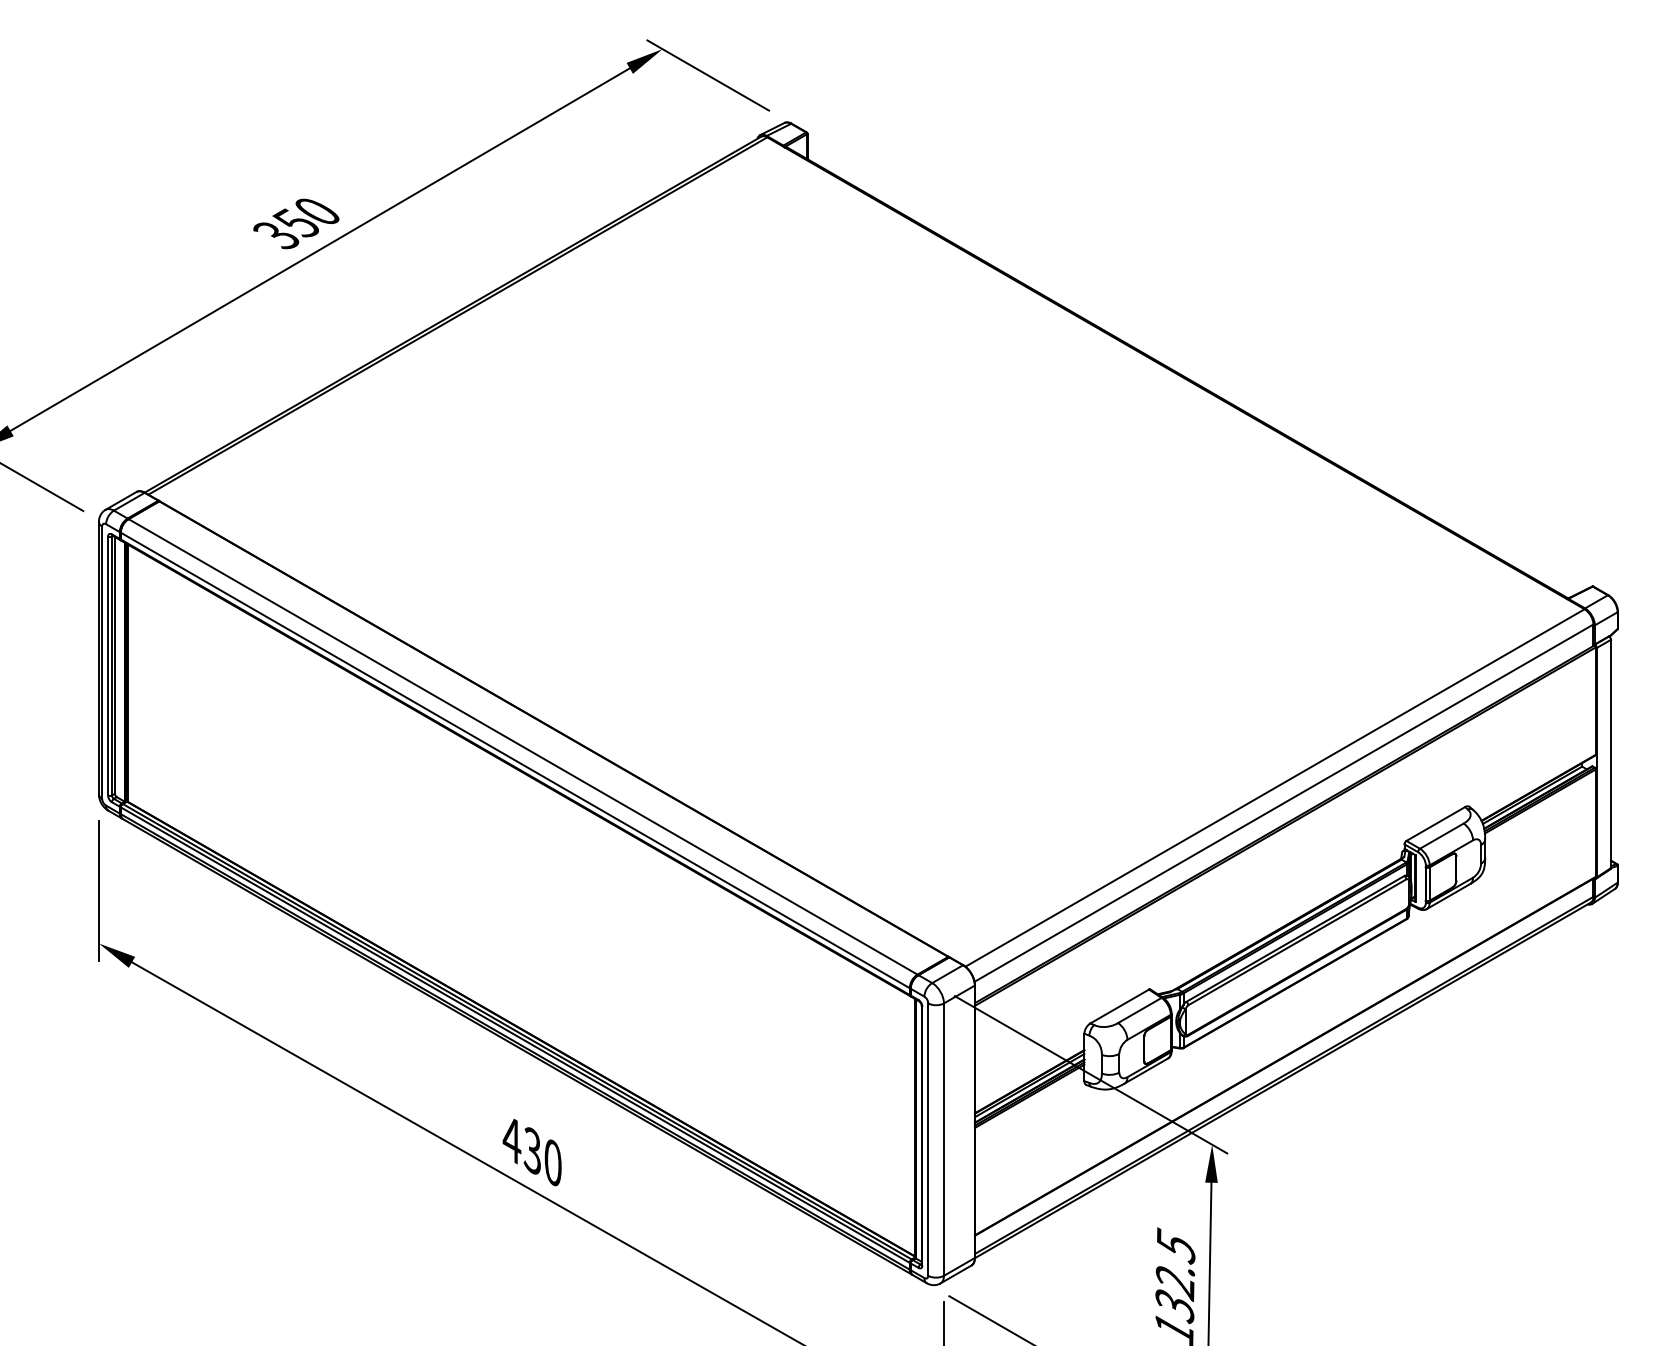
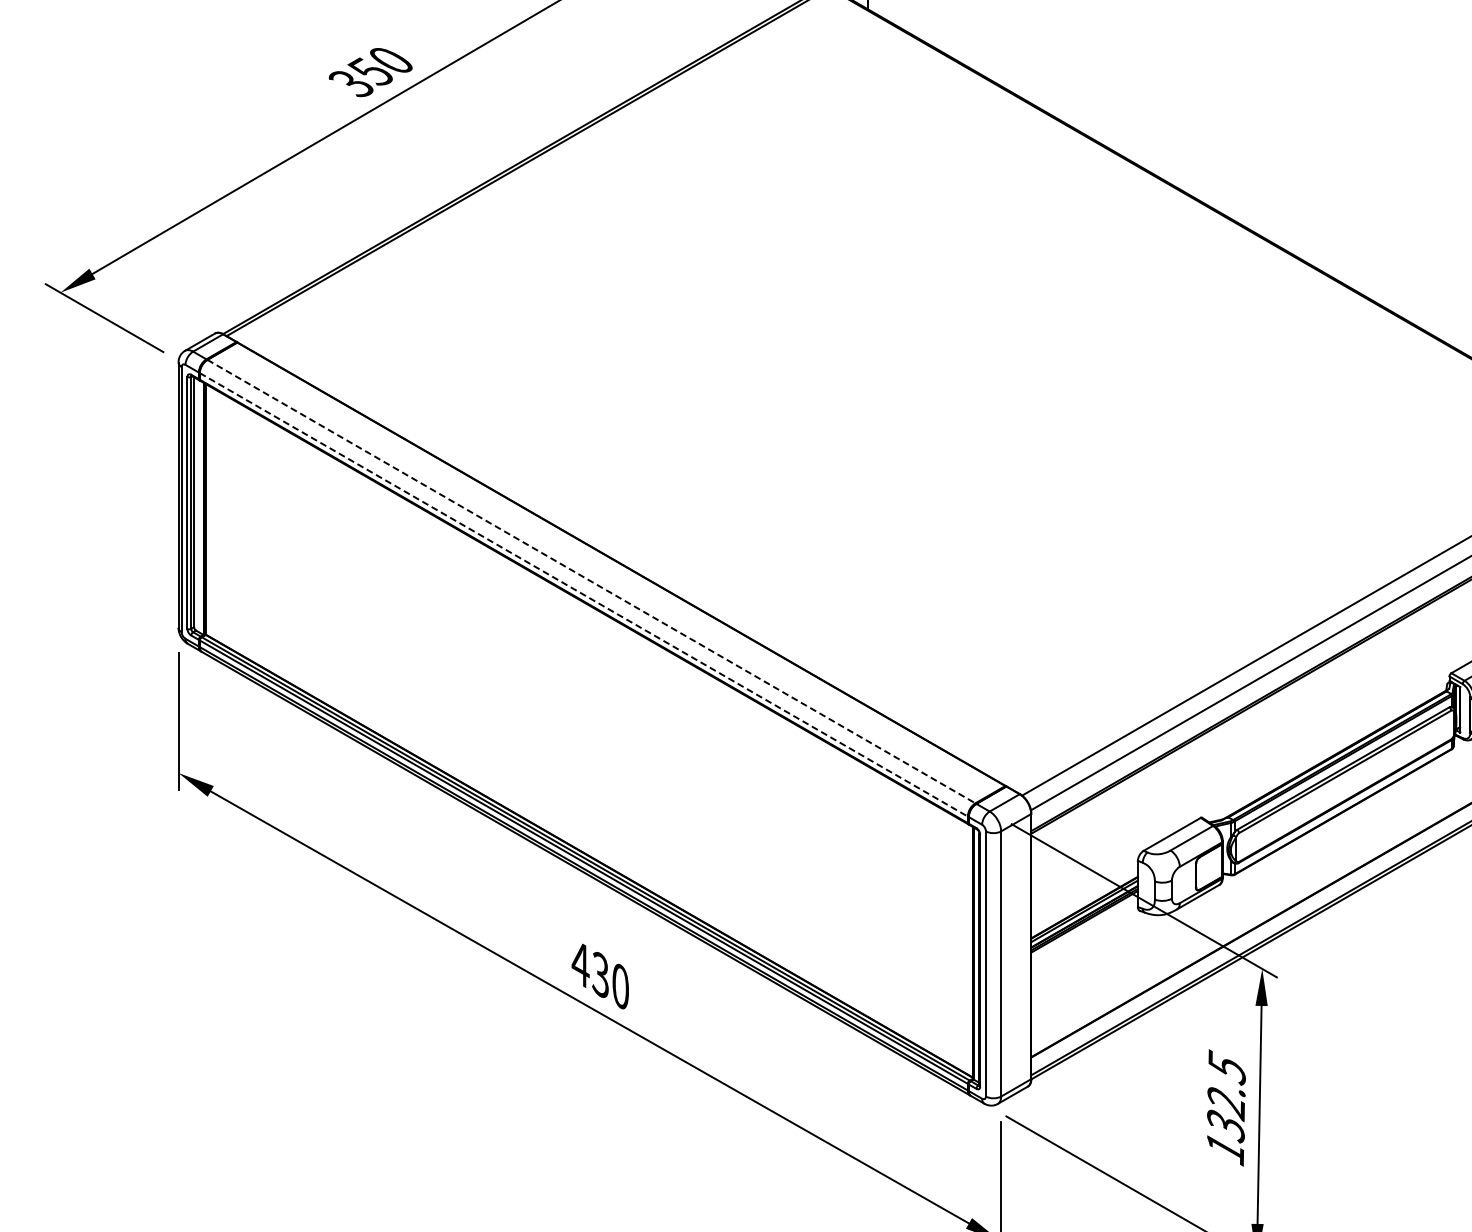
line: (523, 747) -> (591, 582), solid -> dashed
line: (515, 760) -> (584, 594), solid -> dashed

